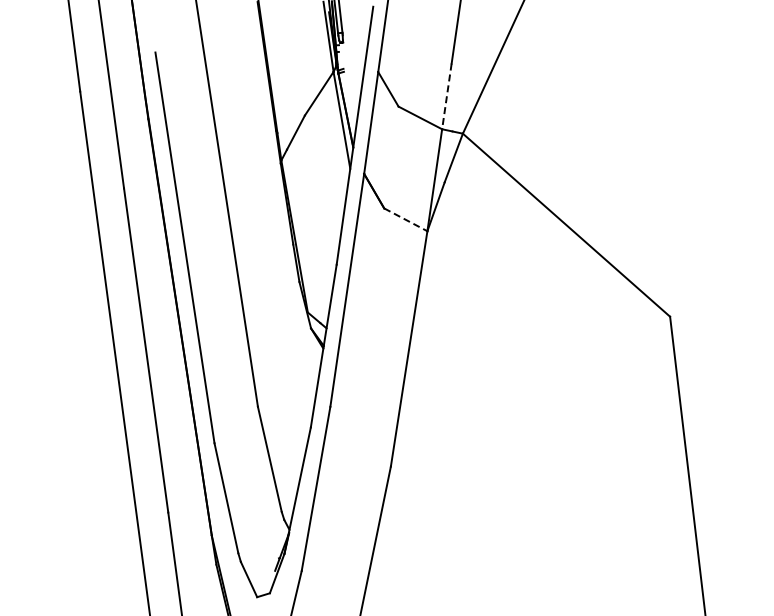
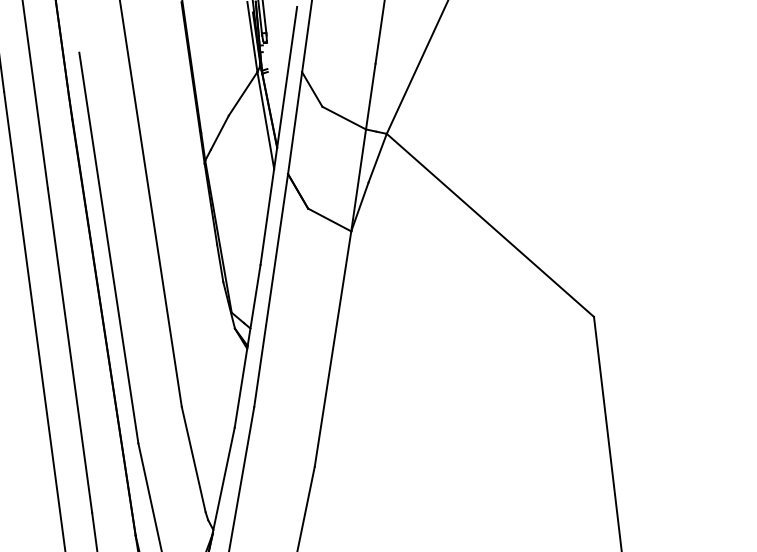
line: (446, 96) -> (370, 96), dashed -> solid
line: (406, 220) -> (330, 220), dashed -> solid

